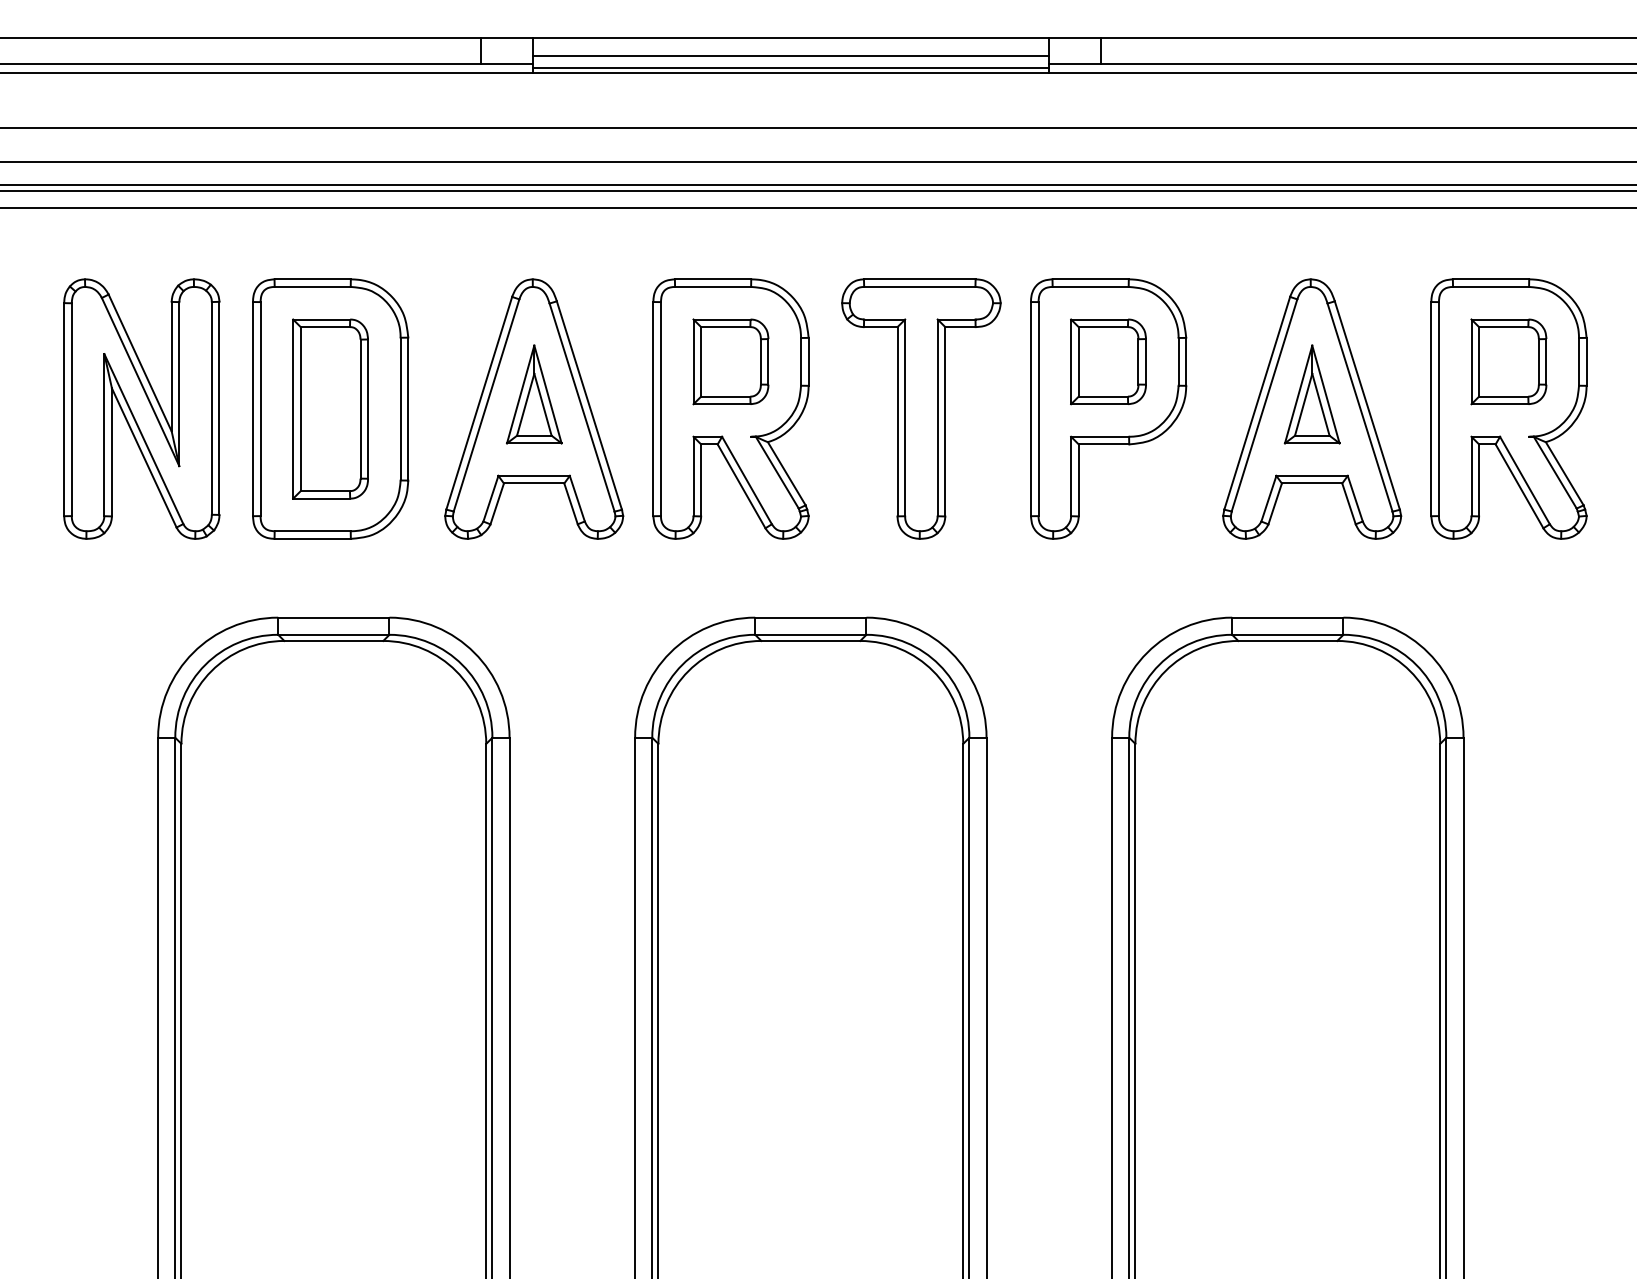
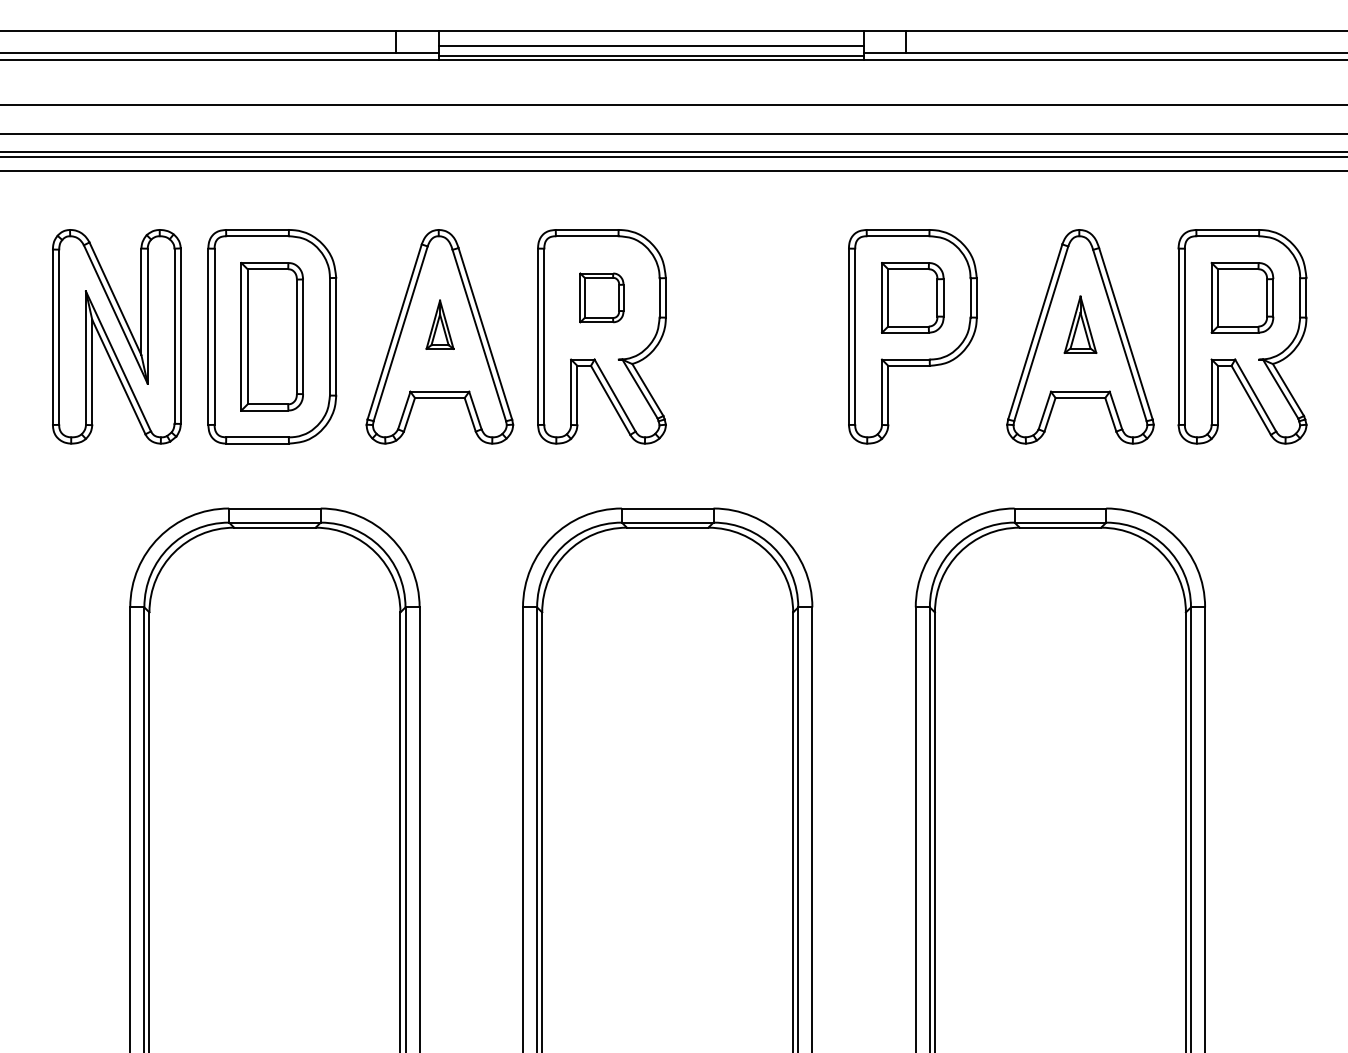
part: (730, 361) -> (601, 297), size x0.7
part: (534, 394) -> (440, 324), size x0.6
part: (1311, 394) -> (1079, 324), size x0.7
part: (921, 408) -> (758, 336), removed

